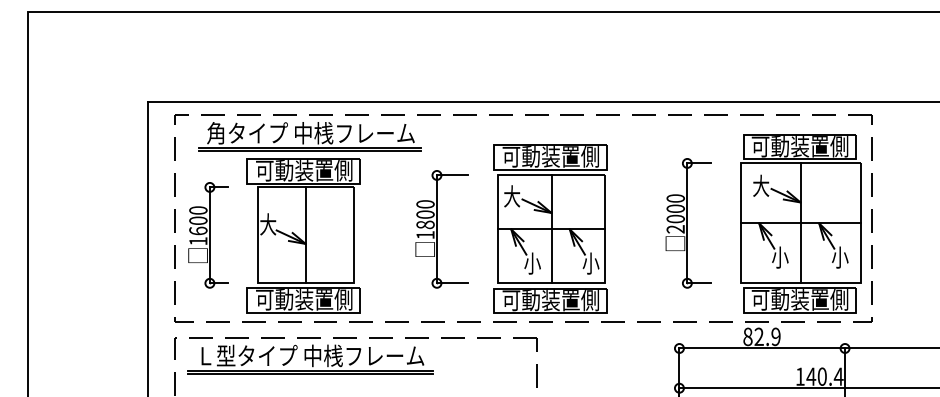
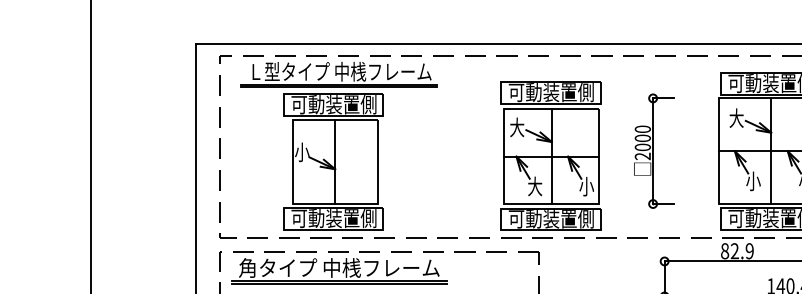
text: (310, 133) -> (339, 72), 角タイプ 中桟フレーム -> Ｌ型タイプ 中桟フレーム
part: (688, 223) -> (654, 151), moved
text: (268, 224) -> (302, 152), 大 -> 小
part: (441, 229) -> (454, 156), removed
part: (208, 235) -> (249, 161), removed
text: (532, 263) -> (535, 186), 小 -> 大
text: (310, 355) -> (339, 267), Ｌ型タイプ 中桟フレーム -> 角タイプ 中桟フレーム

